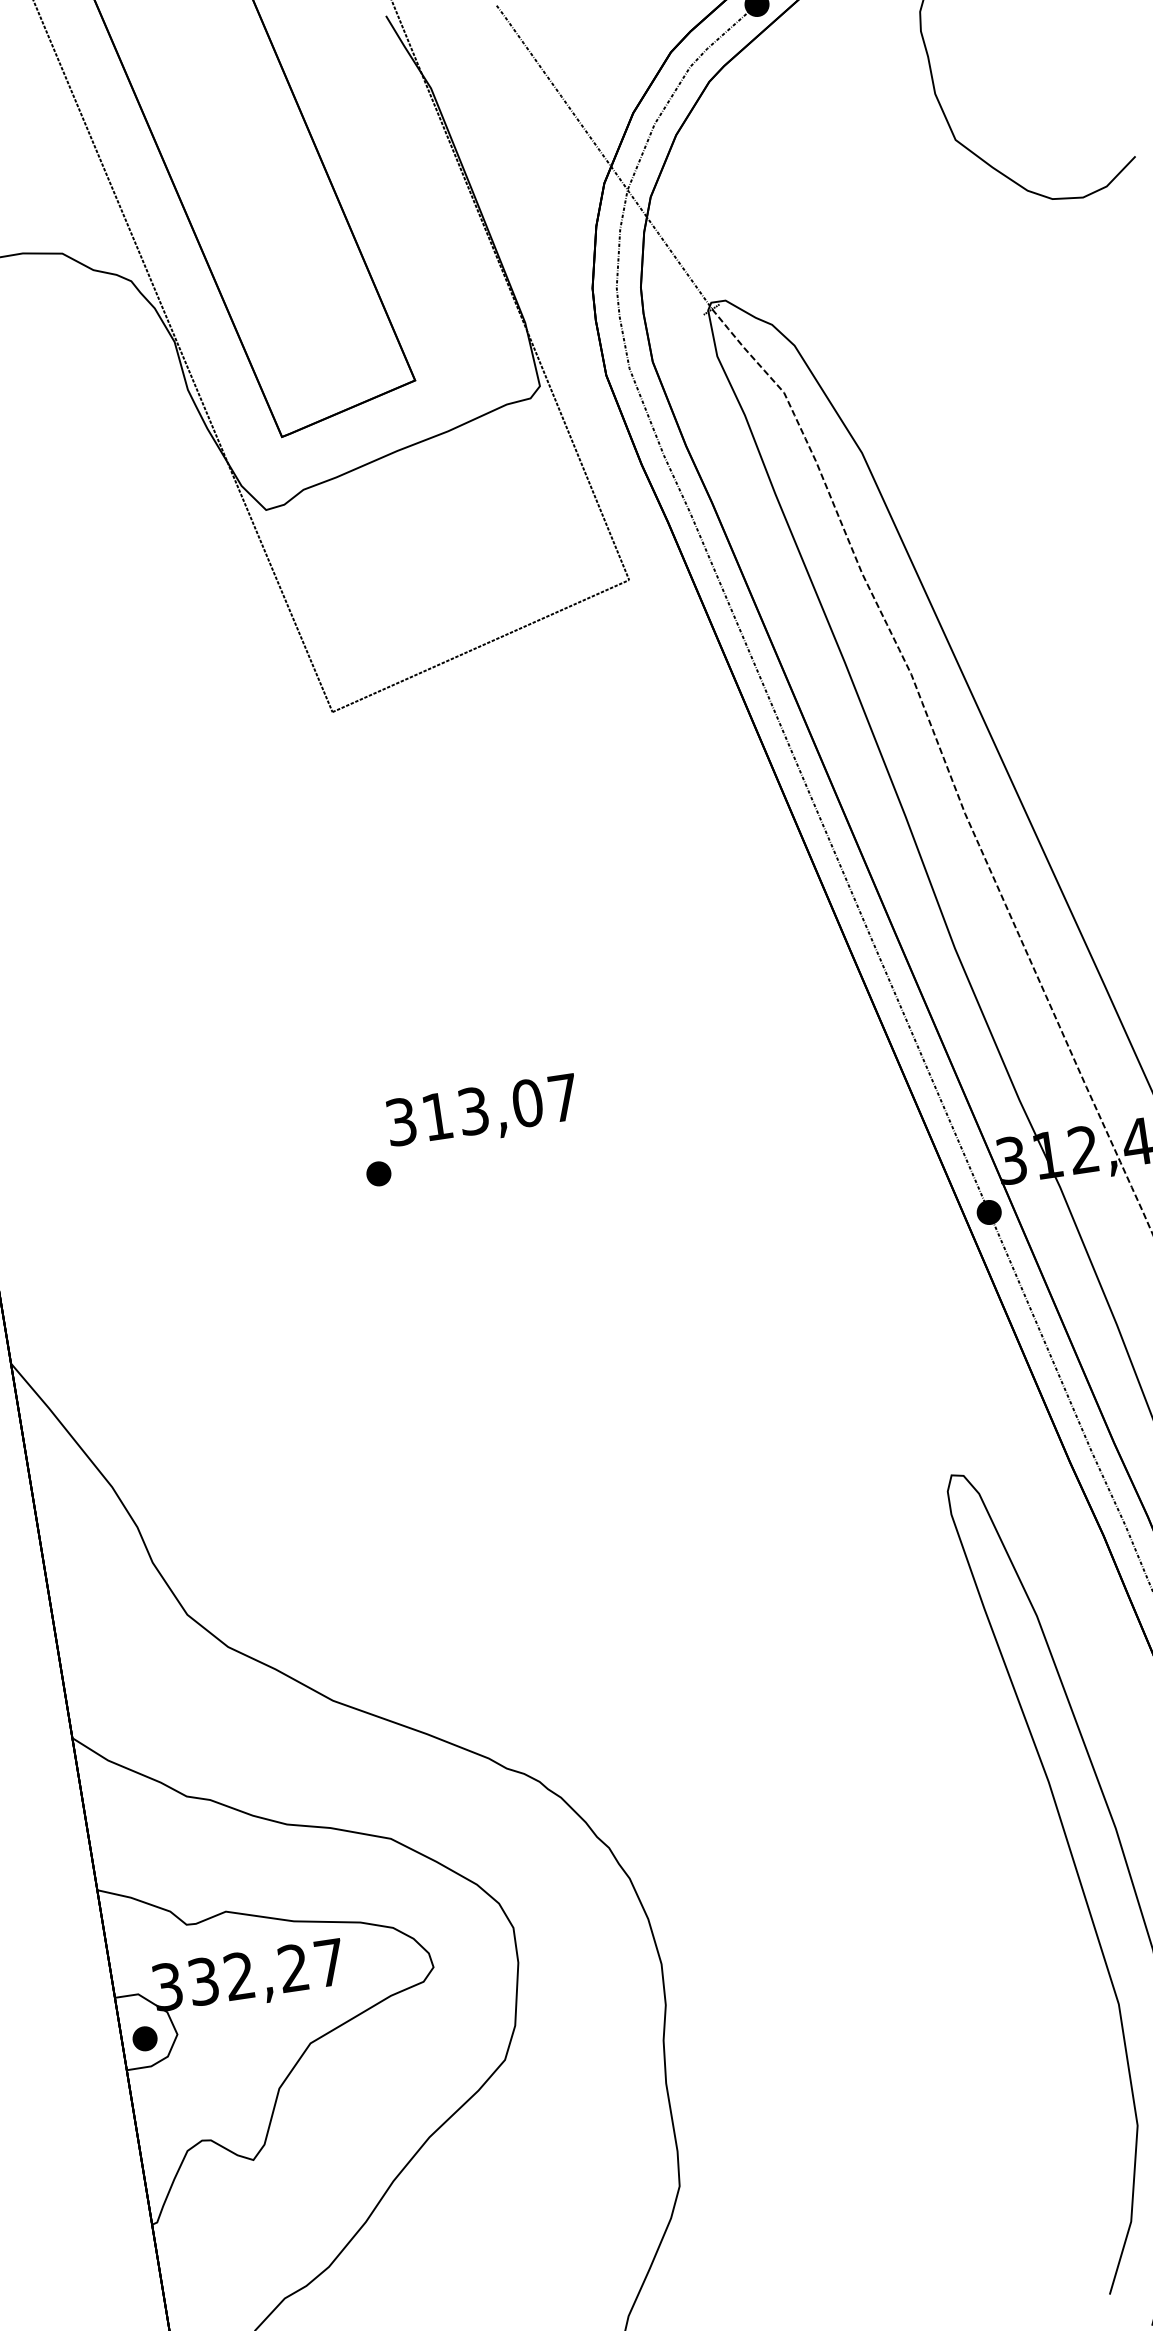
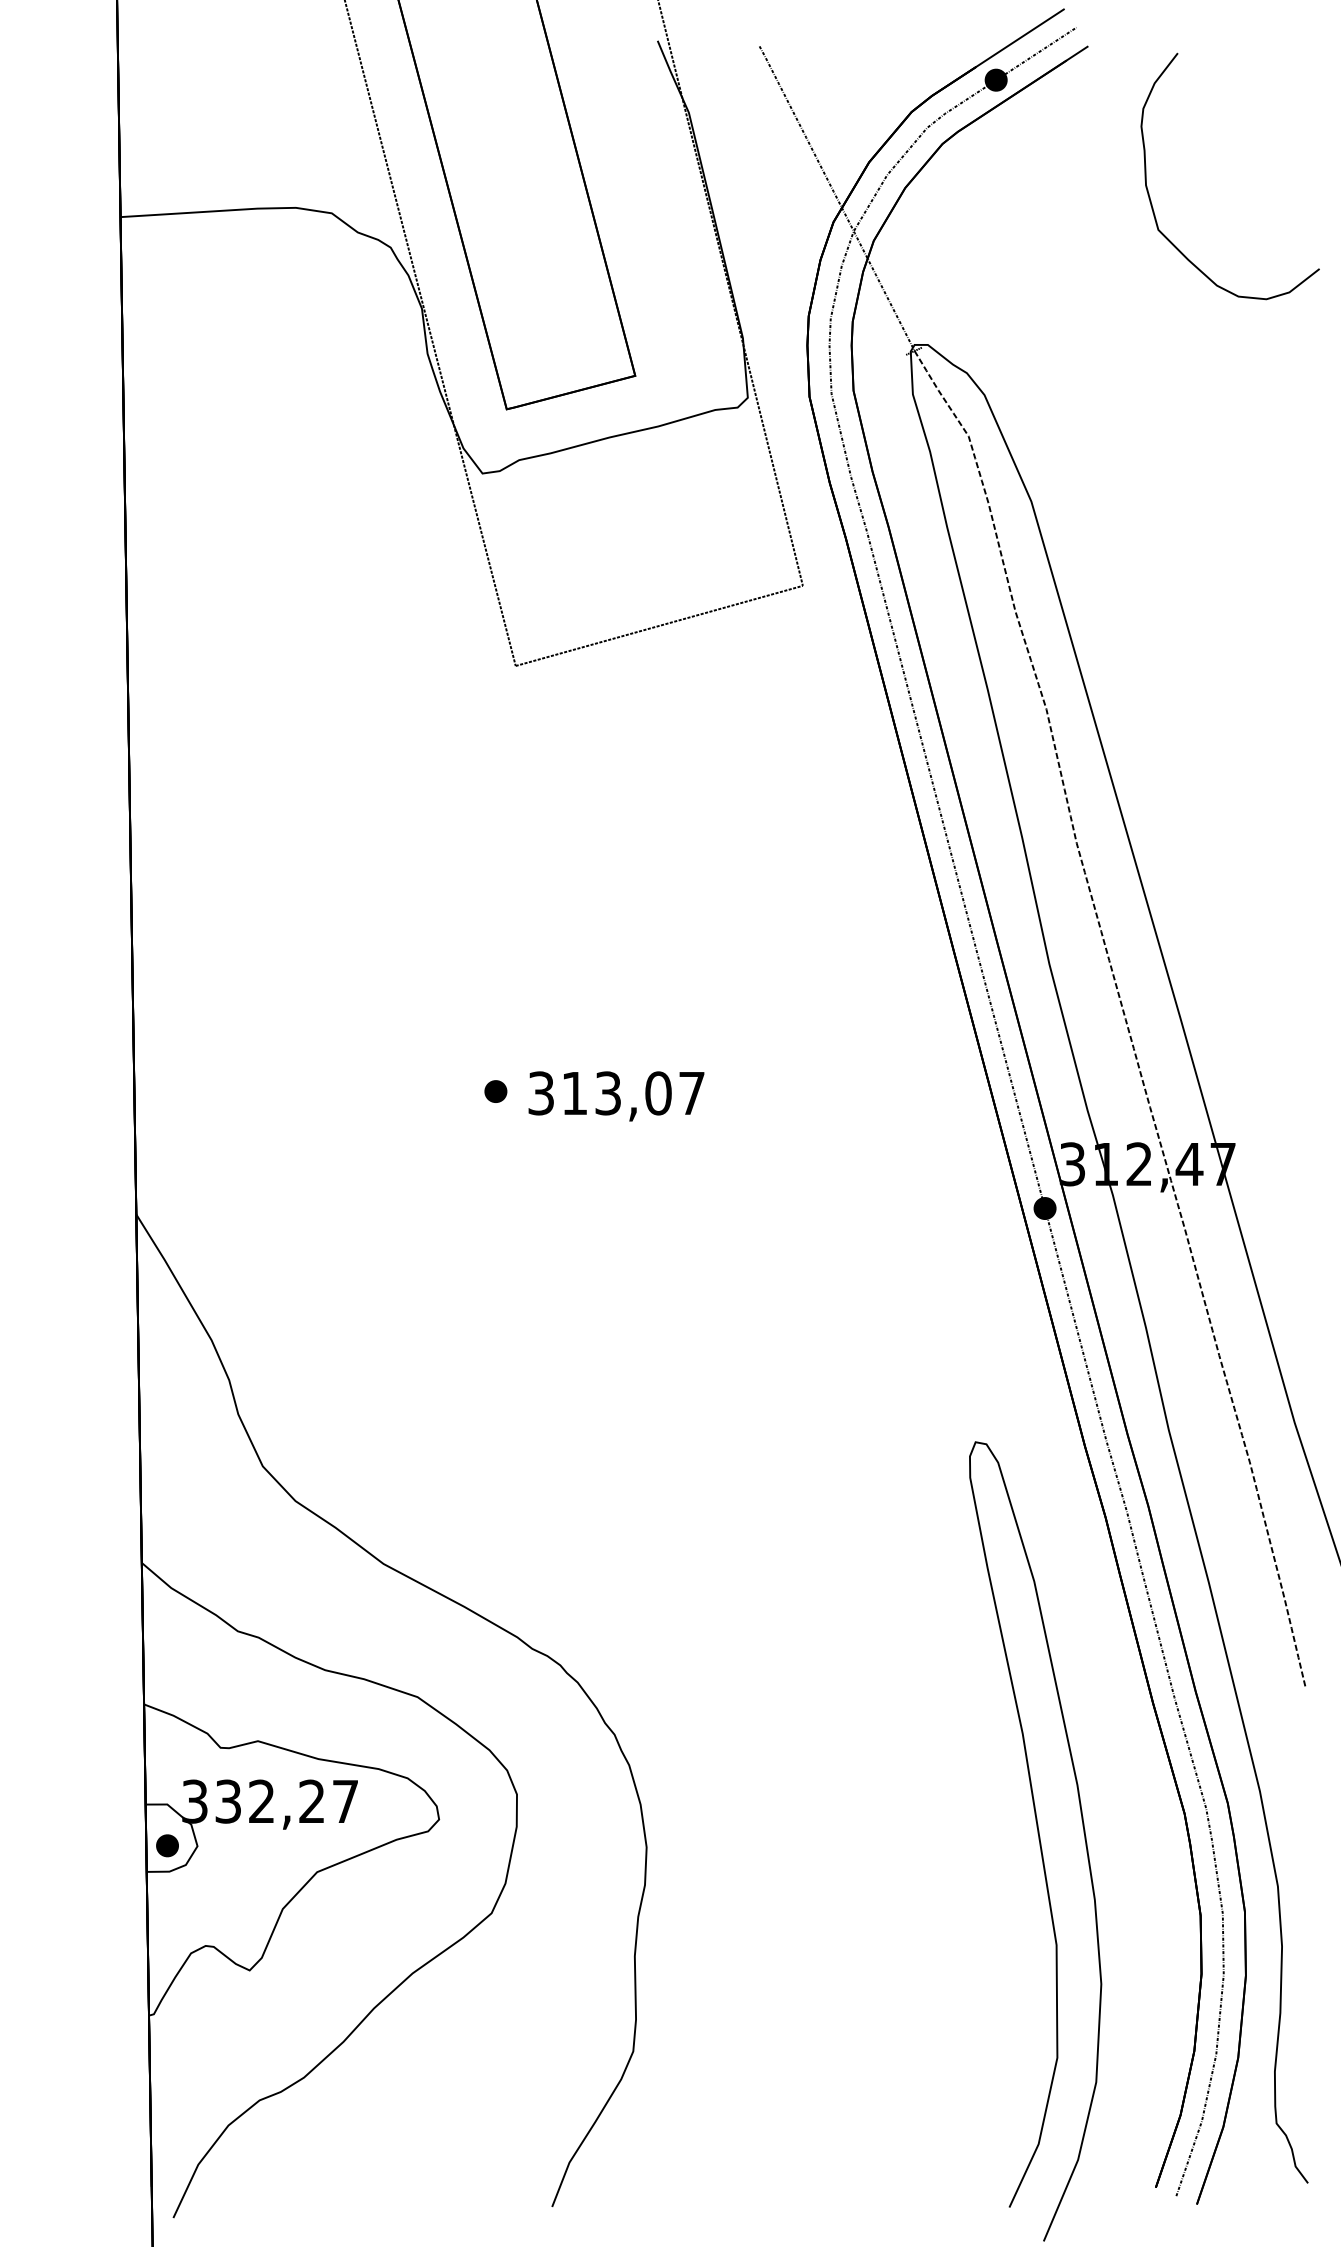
text: (482, 1113) -> (616, 1096), moved

